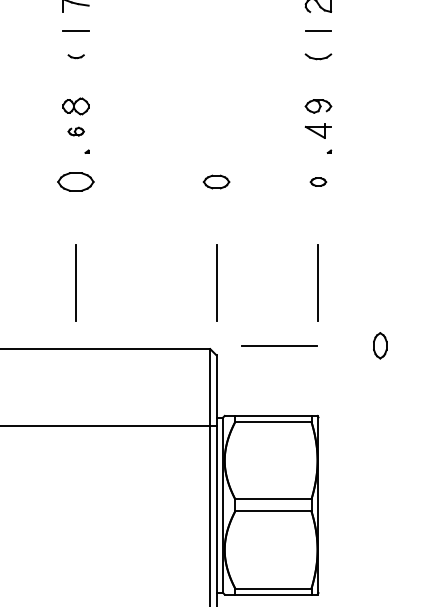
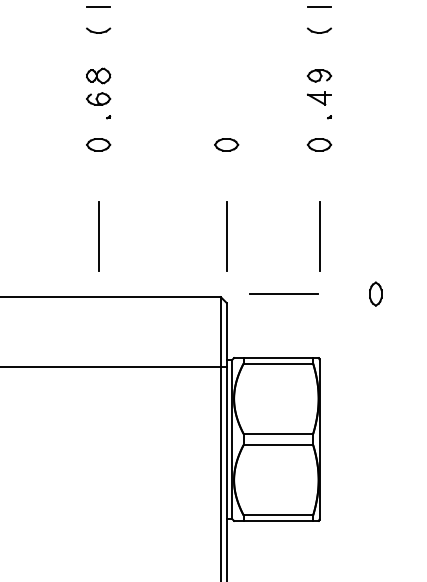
part: (75, 56) -> (98, 30), size x1.67
part: (75, 131) -> (98, 98), size x1.67
part: (75, 181) -> (98, 144), size x0.71
part: (318, 181) -> (319, 144), size x1.67

